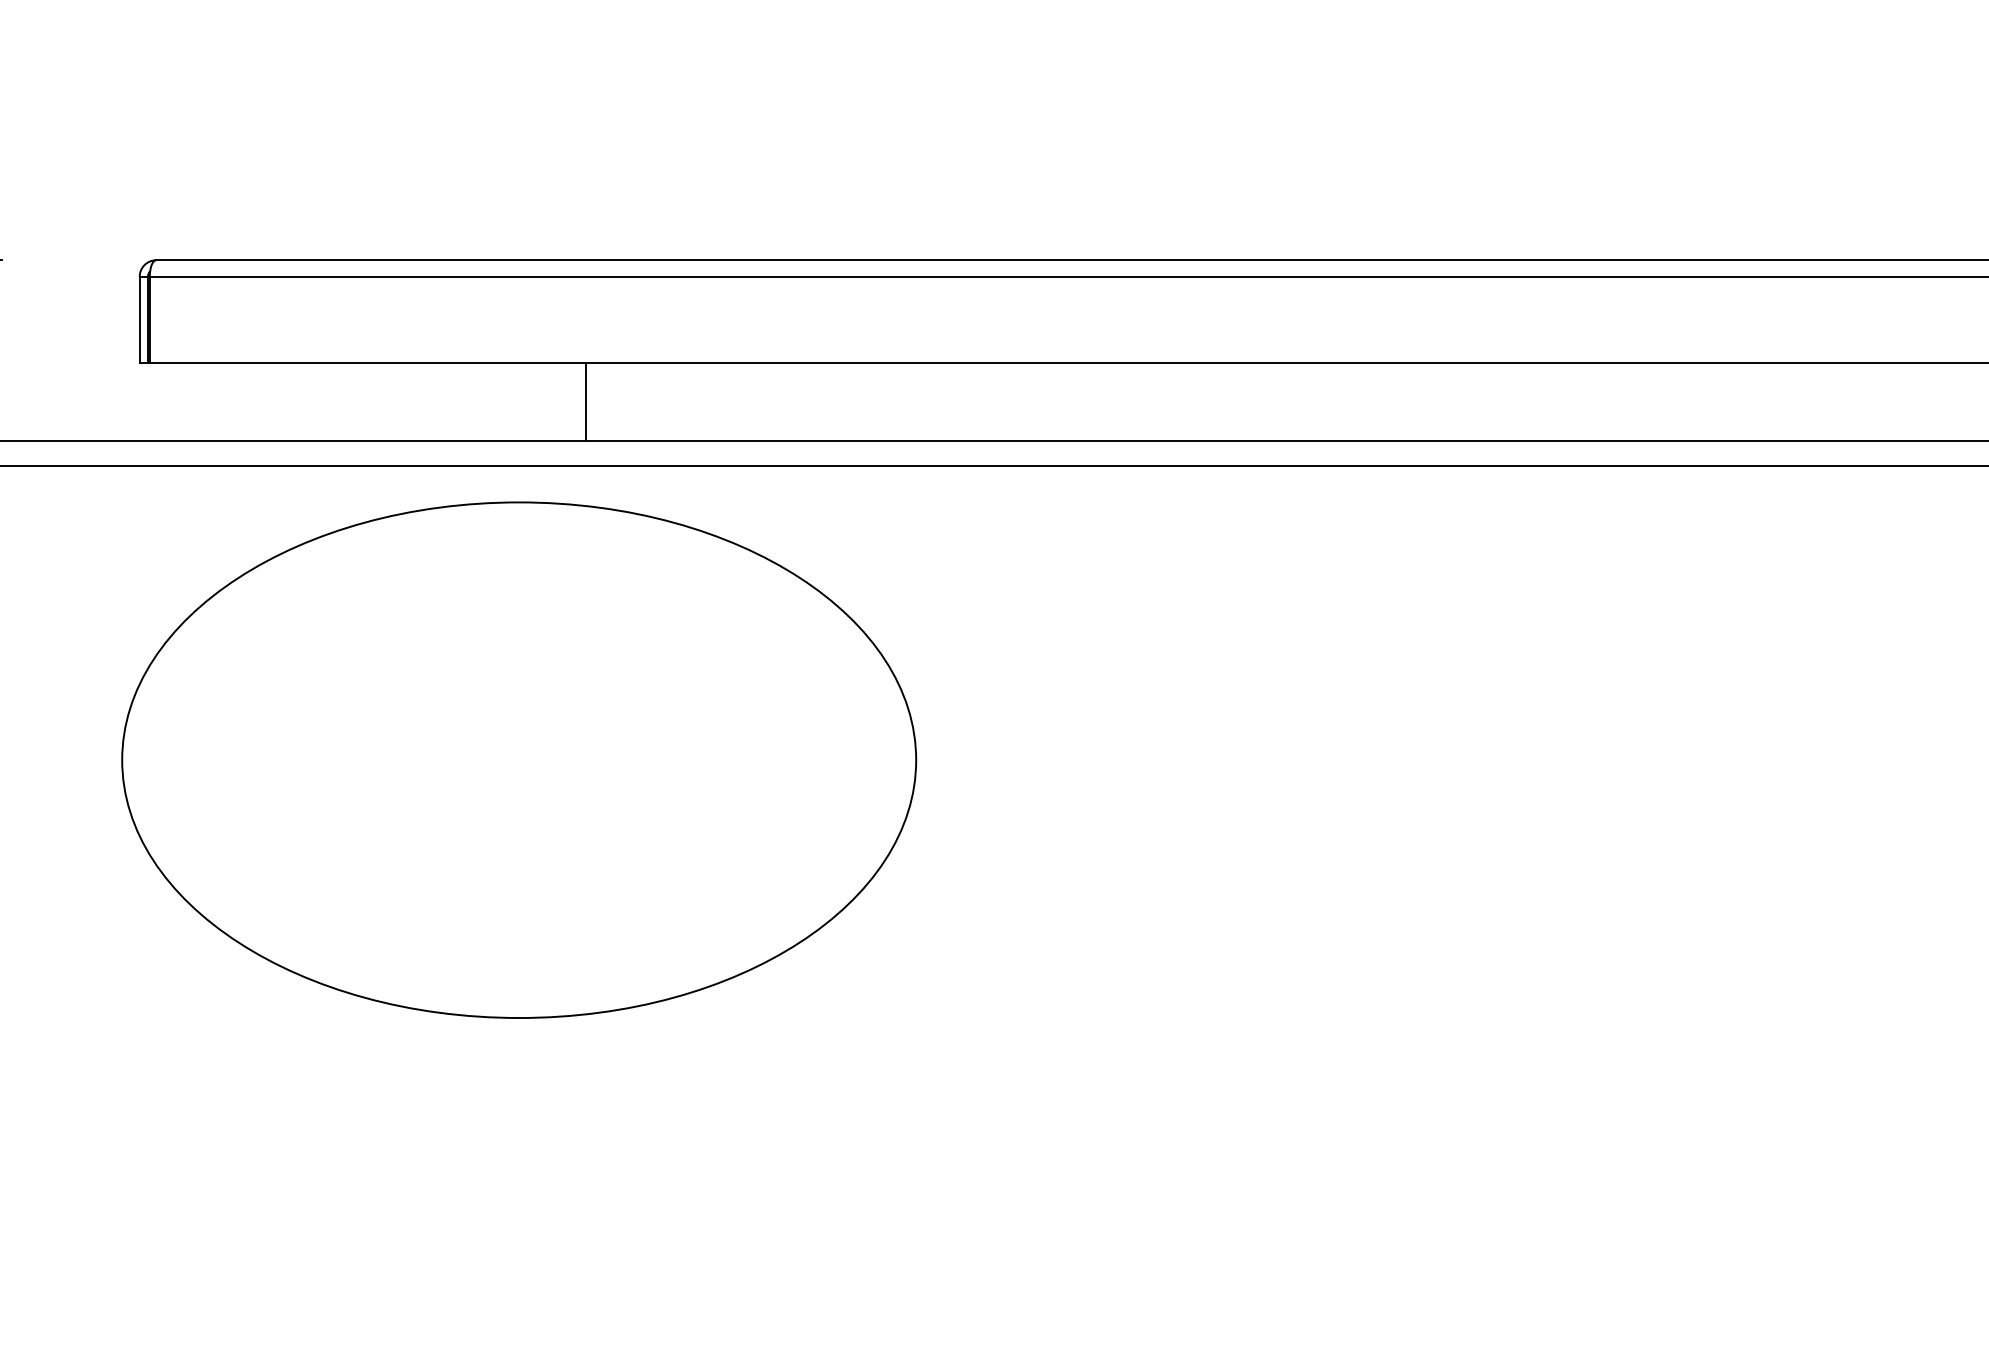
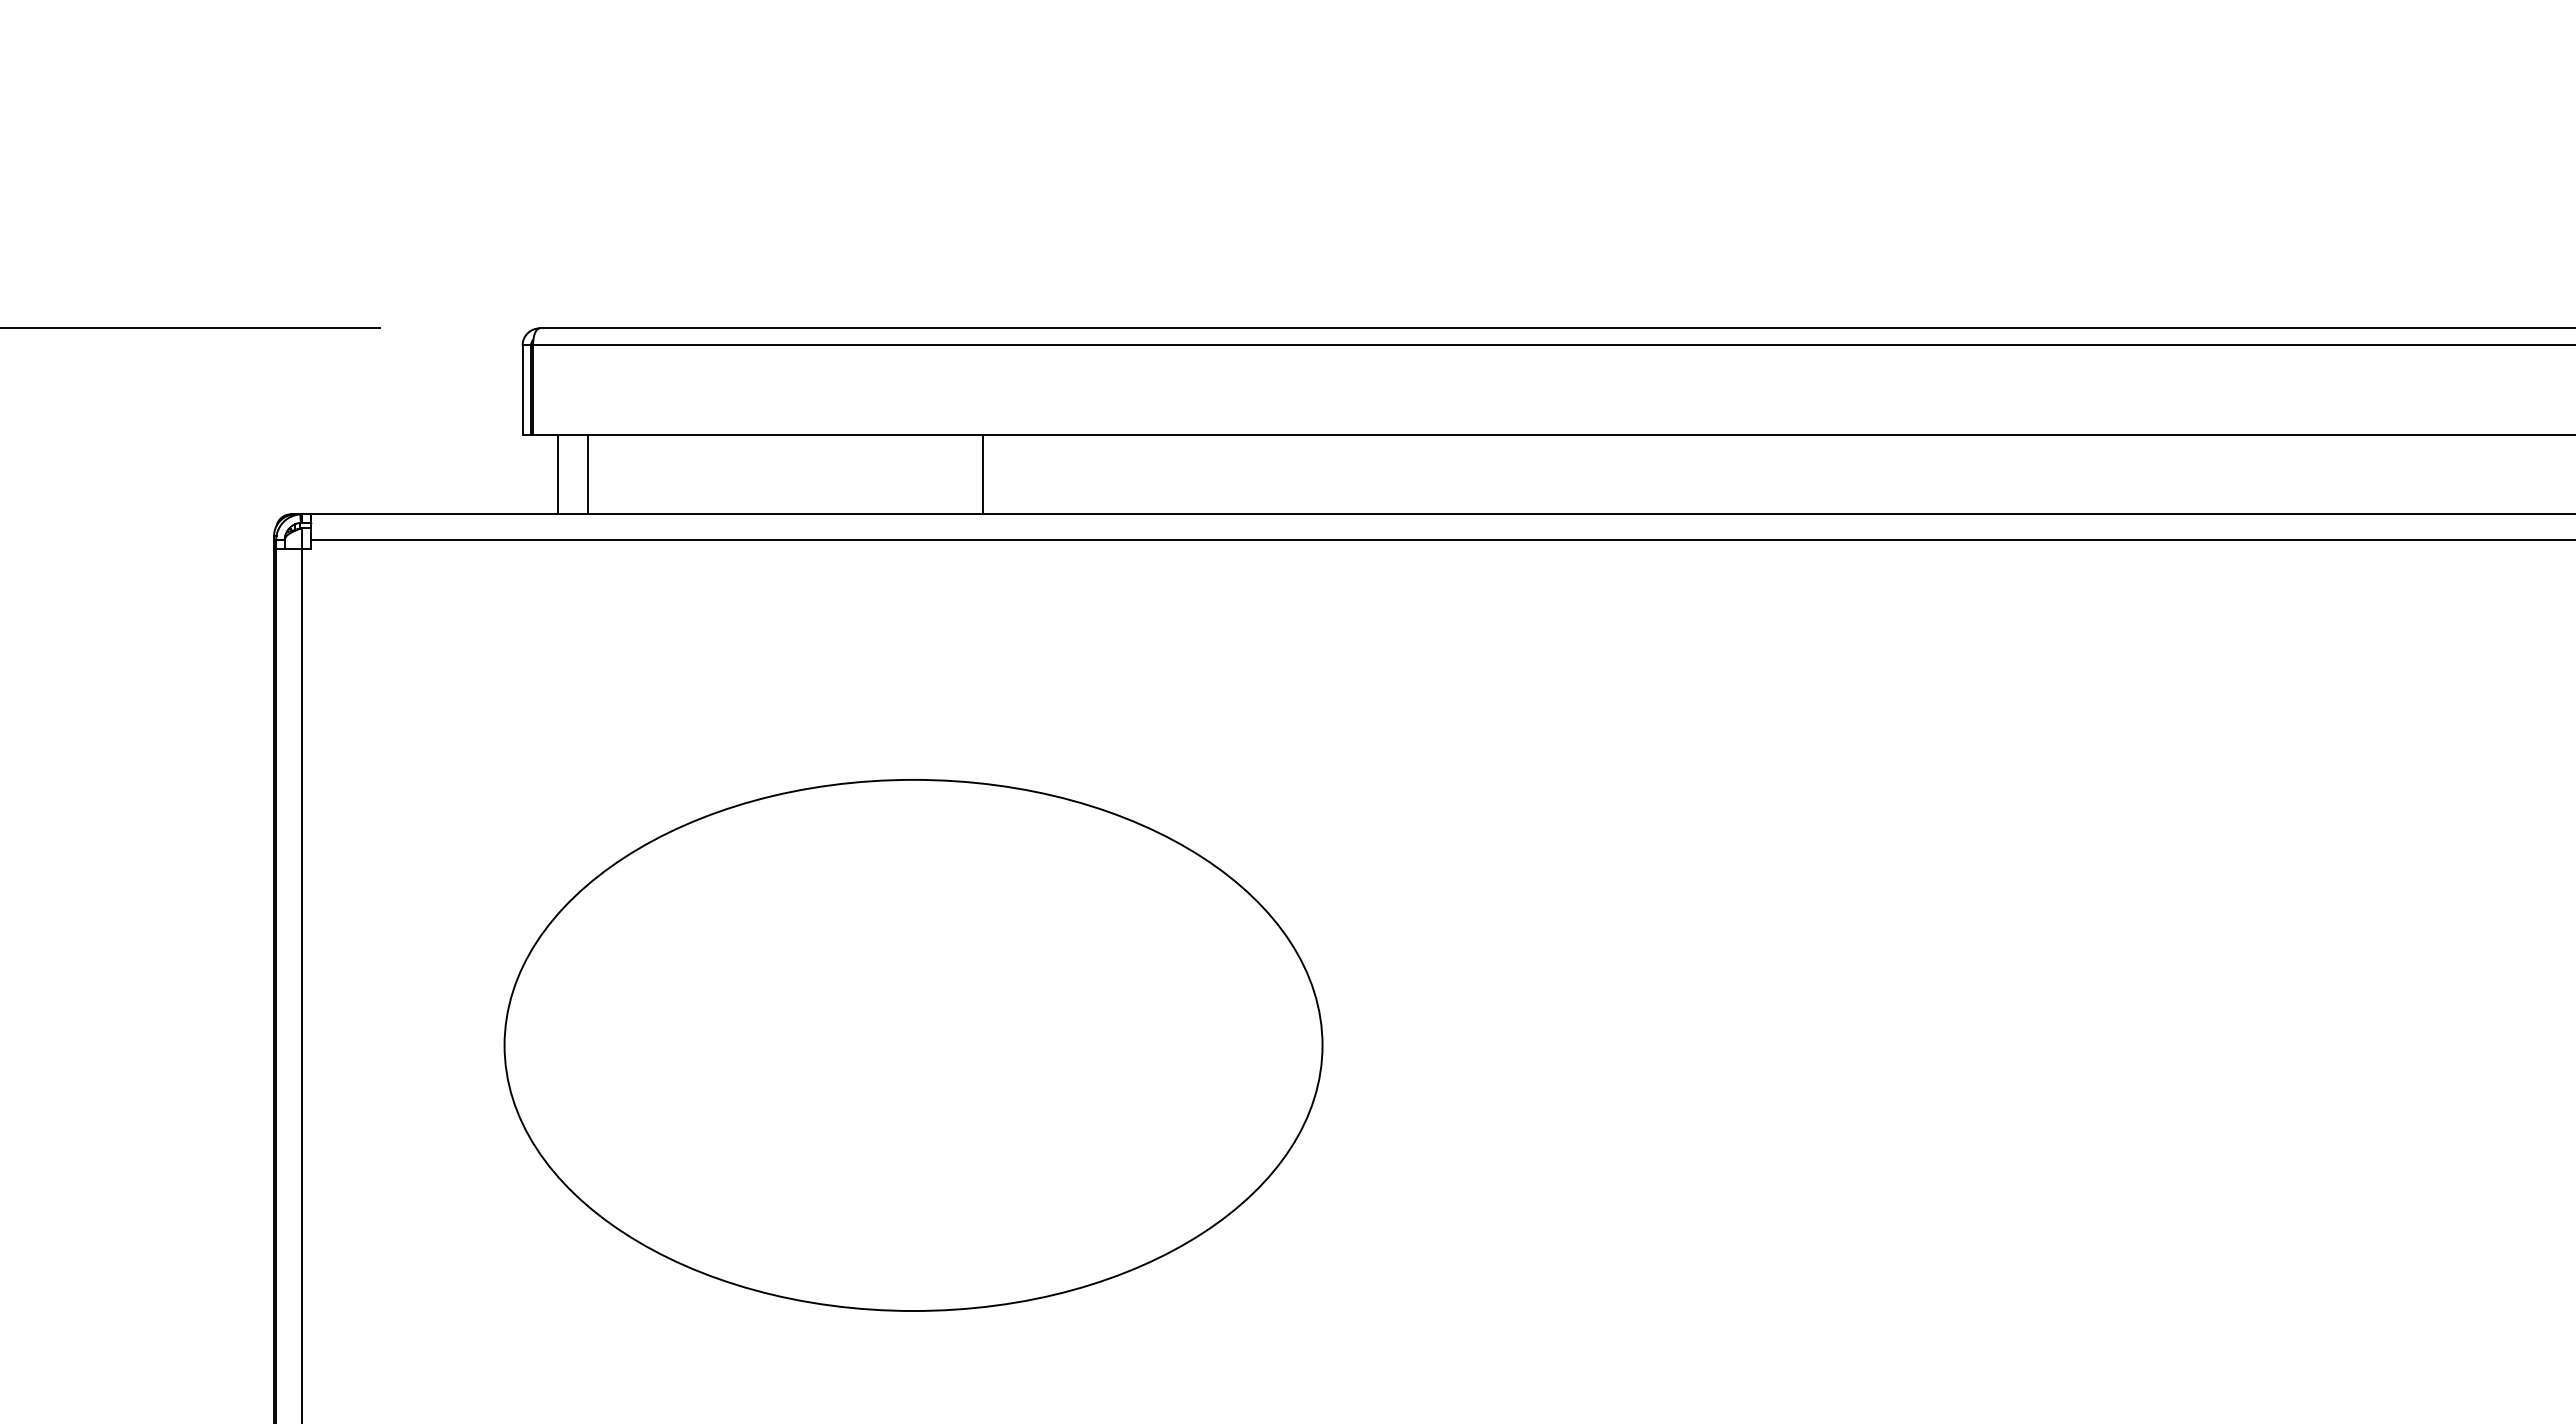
line: (173, 402) -> (557, 474), added
line: (203, 402) -> (588, 474), added
part: (519, 760) -> (913, 1045), moved

